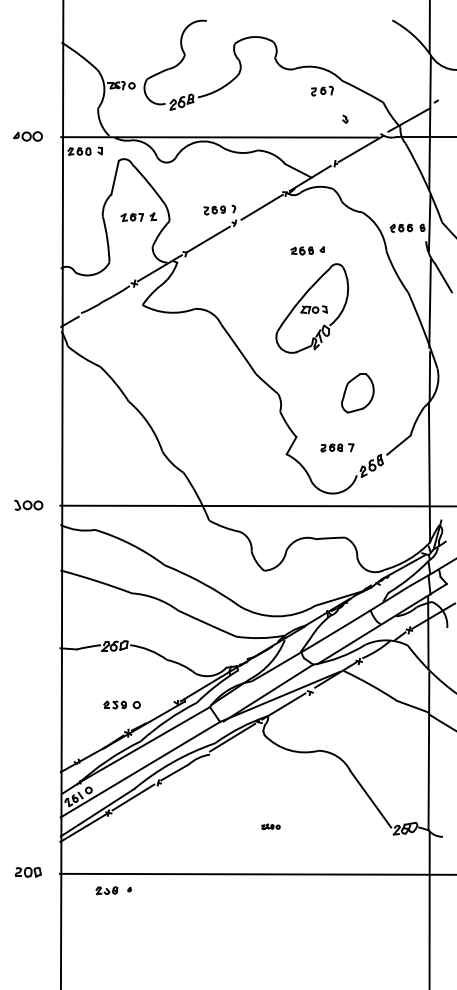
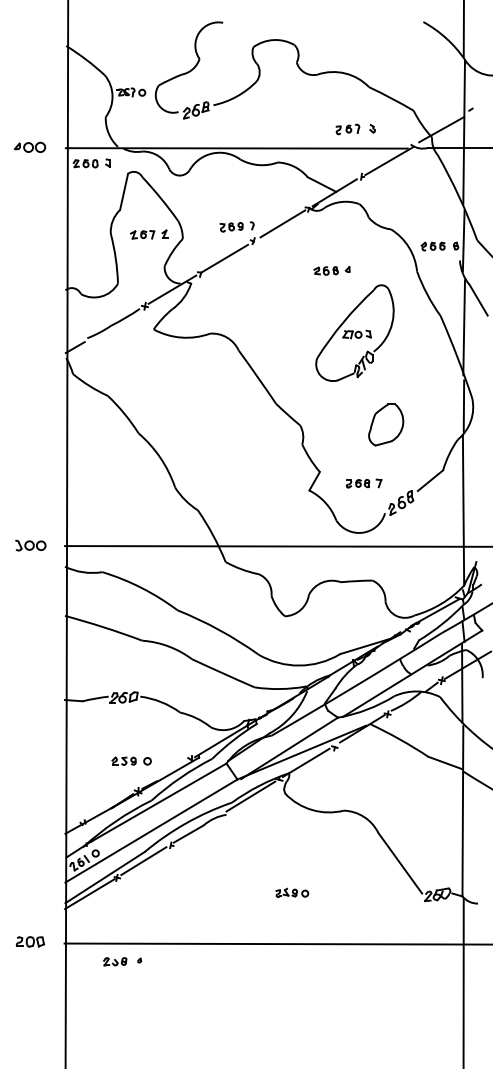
part: (322, 91) -> (347, 129), moved
part: (311, 307) -> (354, 332), moved
part: (271, 826) -> (292, 892), size x1.67

